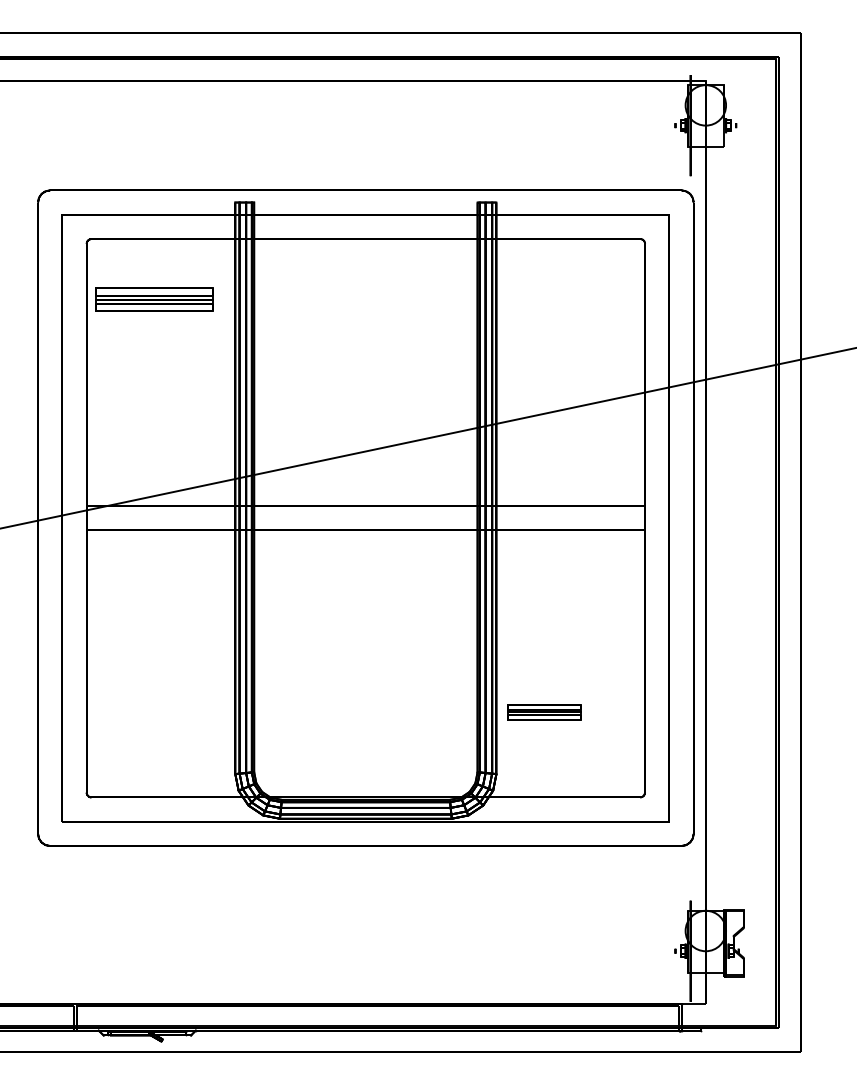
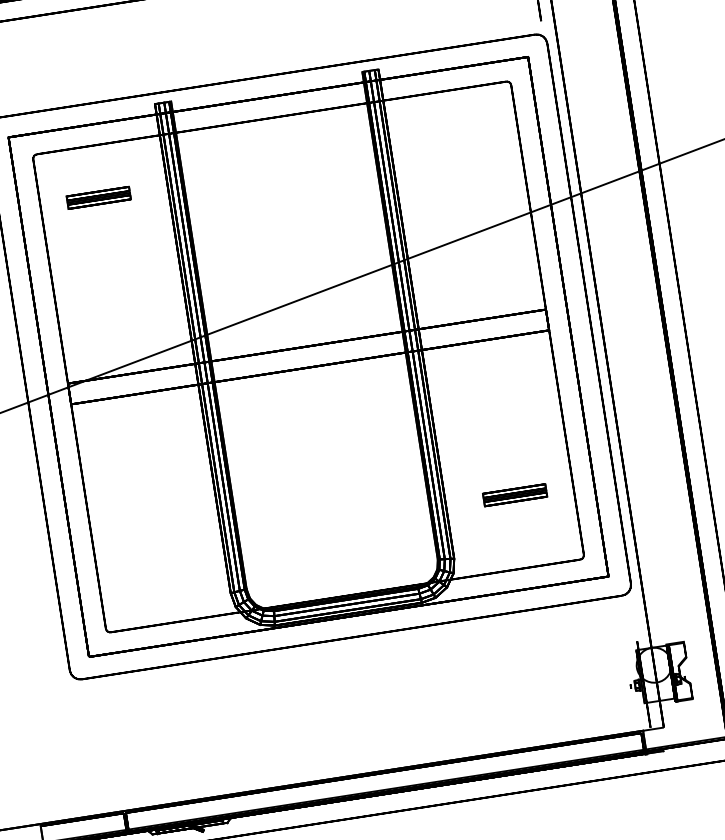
part: (154, 299) -> (98, 197), size x0.62
part: (544, 712) -> (515, 495), moved

